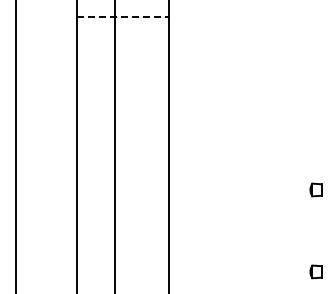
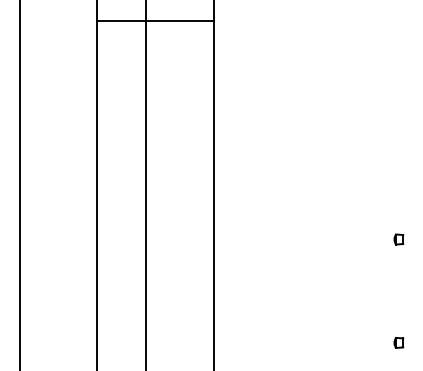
line: (123, 16) -> (155, 20), dashed -> solid
part: (315, 189) -> (398, 239), size x0.62
part: (315, 271) -> (398, 342), size x0.62

